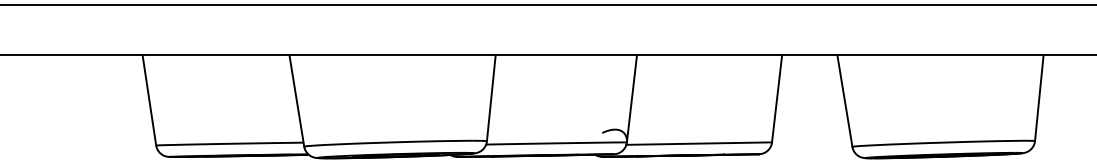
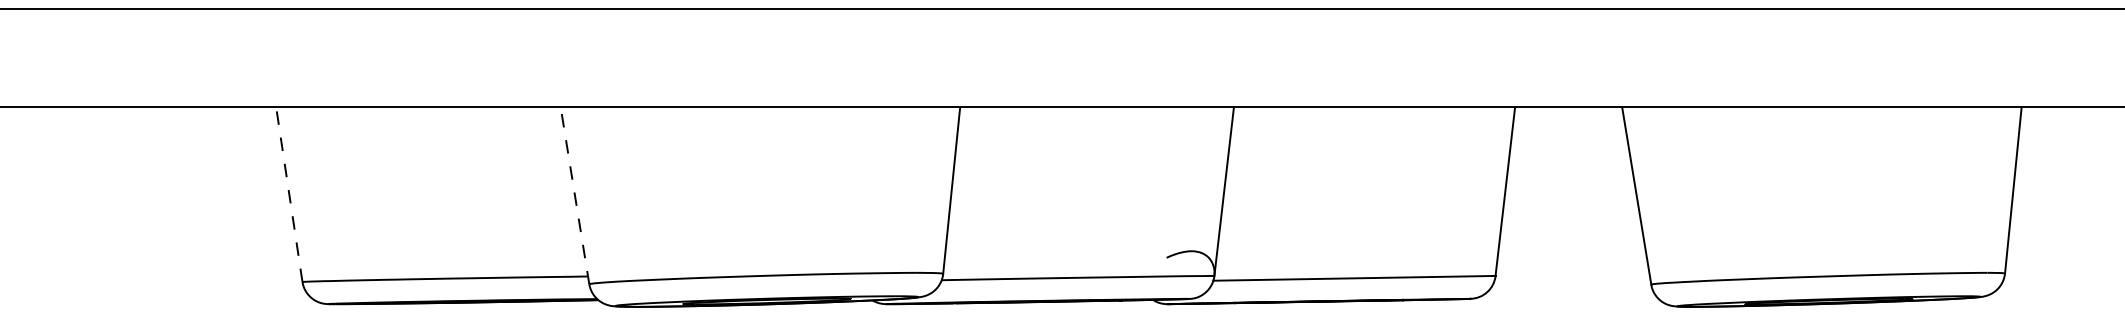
line: (149, 100) -> (289, 194), solid -> dashed
line: (296, 100) -> (574, 194), solid -> dashed

